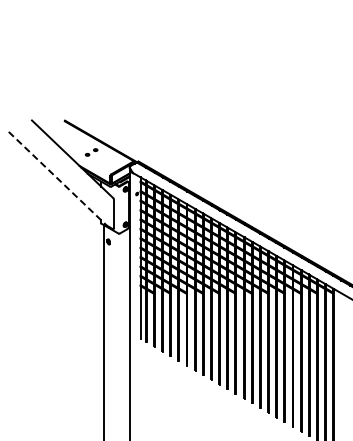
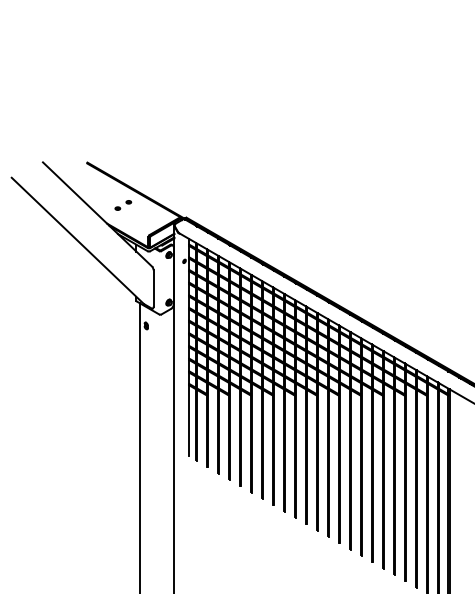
line: (57, 178) -> (77, 240), dashed -> solid

